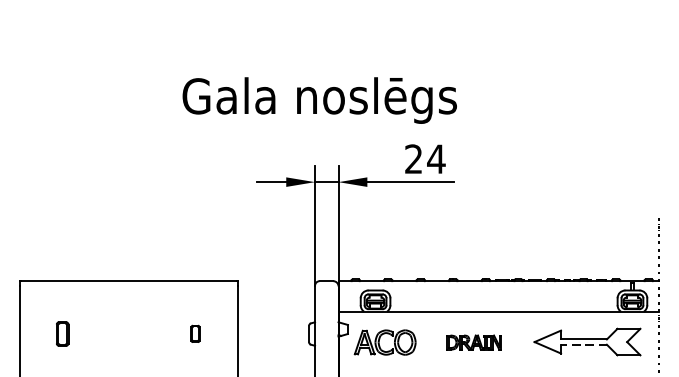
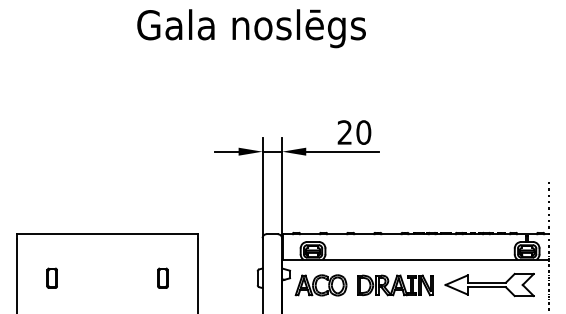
text: (319, 100) -> (251, 28), moved
text: (436, 159) -> (363, 132), 24 -> 20
part: (194, 333) -> (162, 277), size x1.43
part: (474, 342) -> (395, 285), size x1.67
line: (583, 345) -> (486, 287), dashed -> solid

